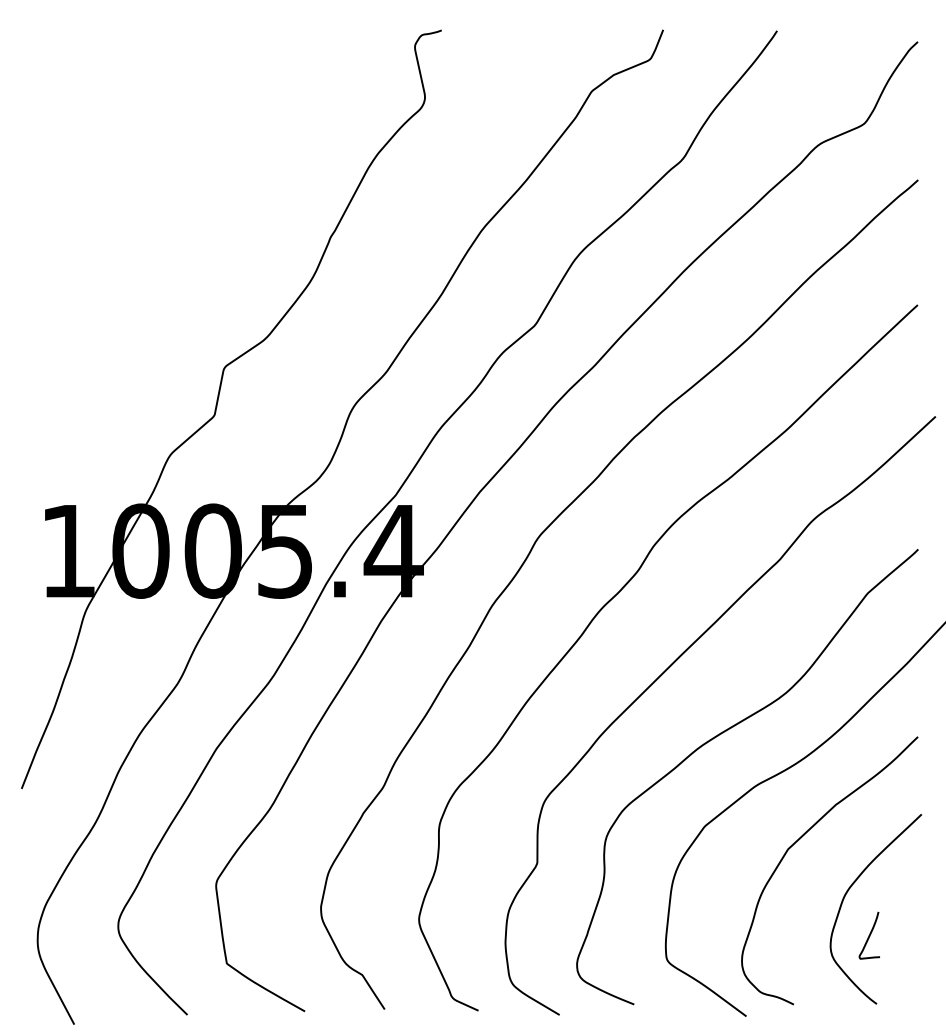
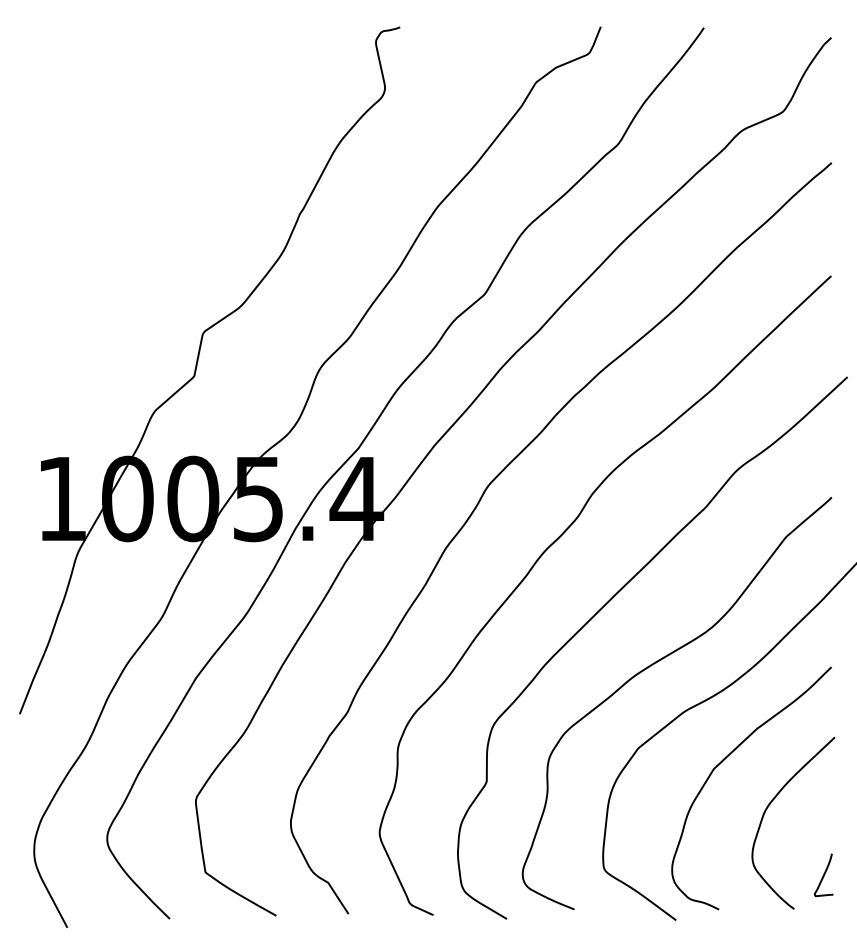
curve: (868, 935) -> (822, 875), moved

